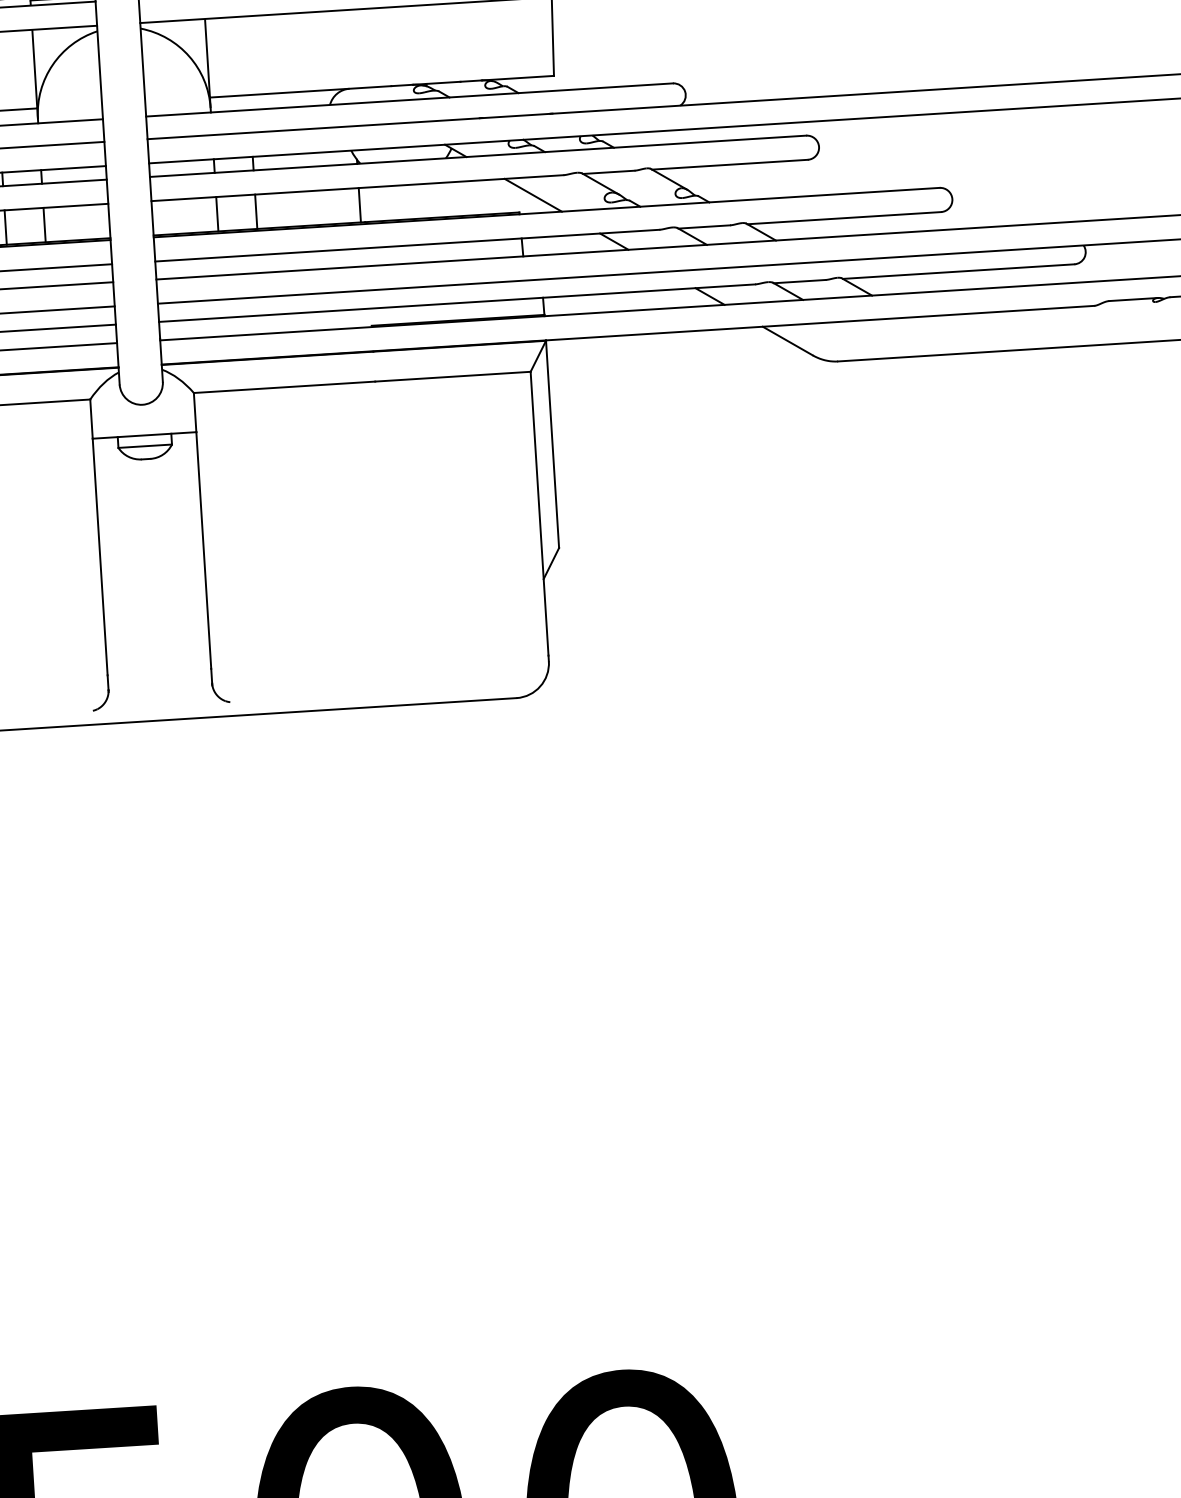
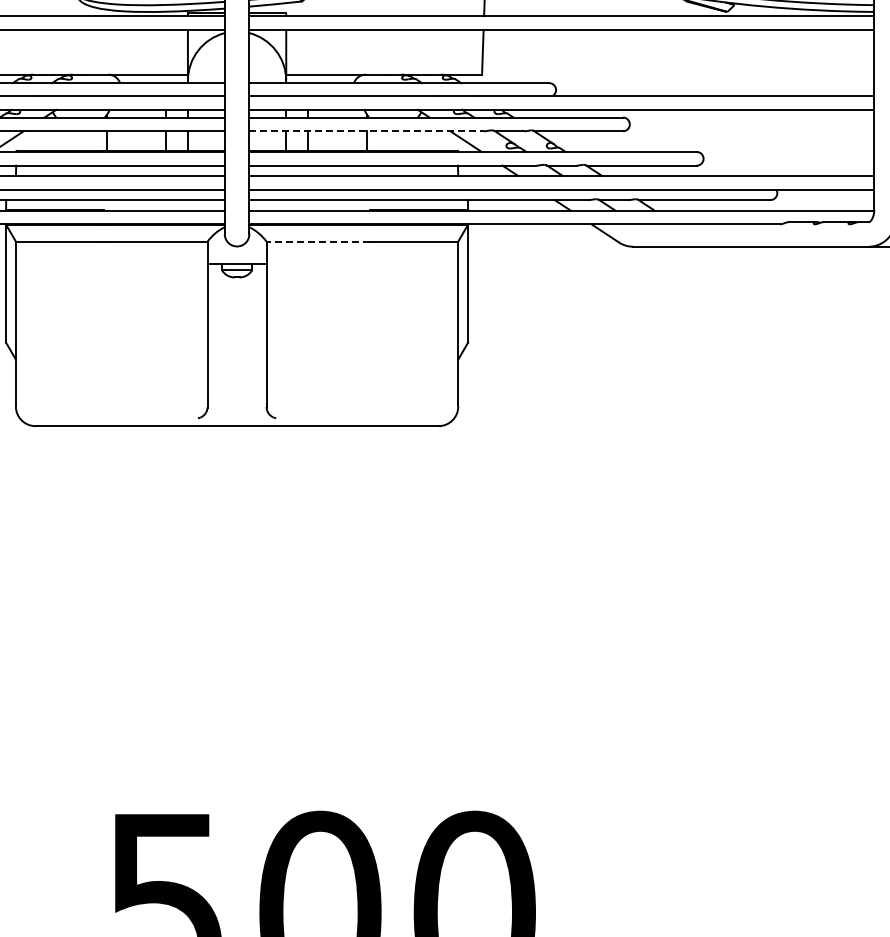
line: (358, 188) -> (367, 131), solid -> dashed
line: (285, 387) -> (318, 241), solid -> dashed

